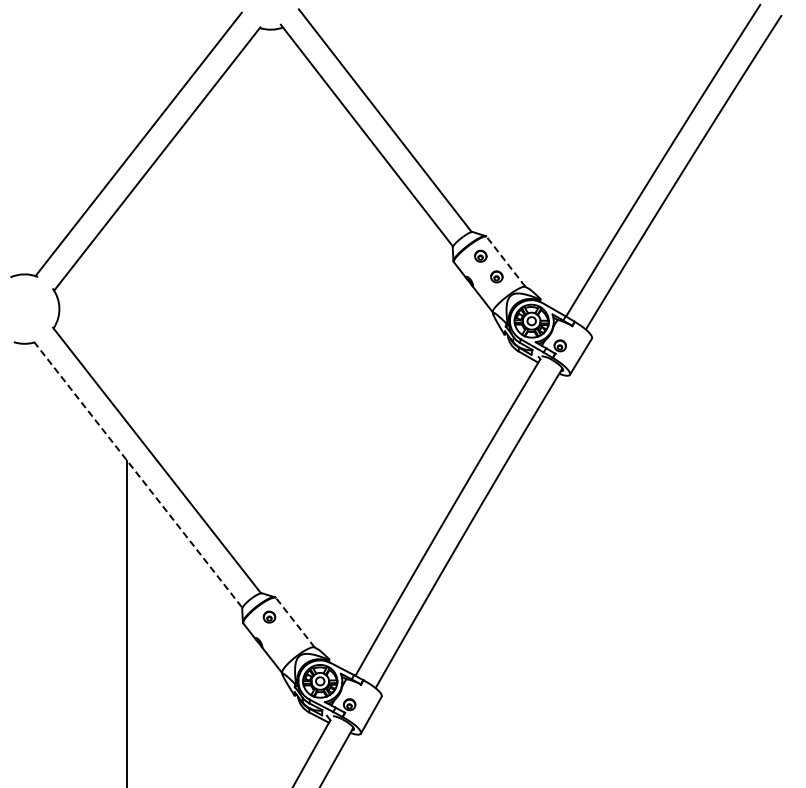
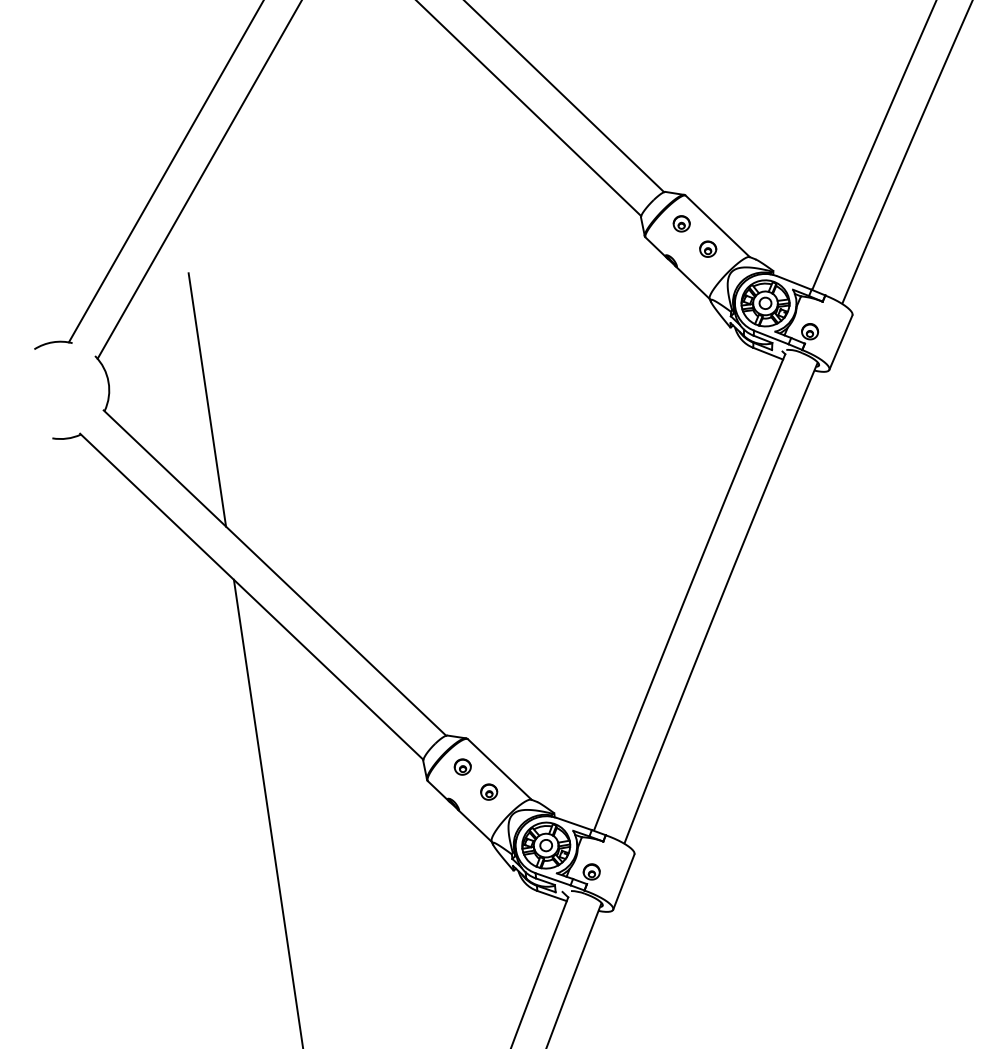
line: (506, 261) -> (718, 225), dashed -> solid
line: (127, 330) -> (207, 398), added
line: (138, 475) -> (252, 597), dashed -> solid
line: (295, 622) -> (499, 769), dashed -> solid
part: (285, 637) -> (489, 791), added

